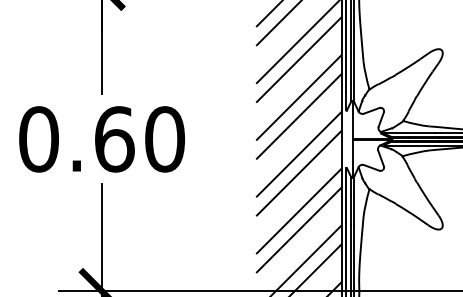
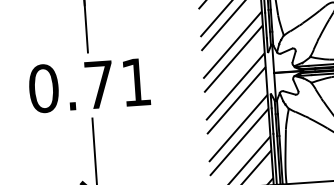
text: (139, 139) -> (117, 83), 0.60 -> 0.71

